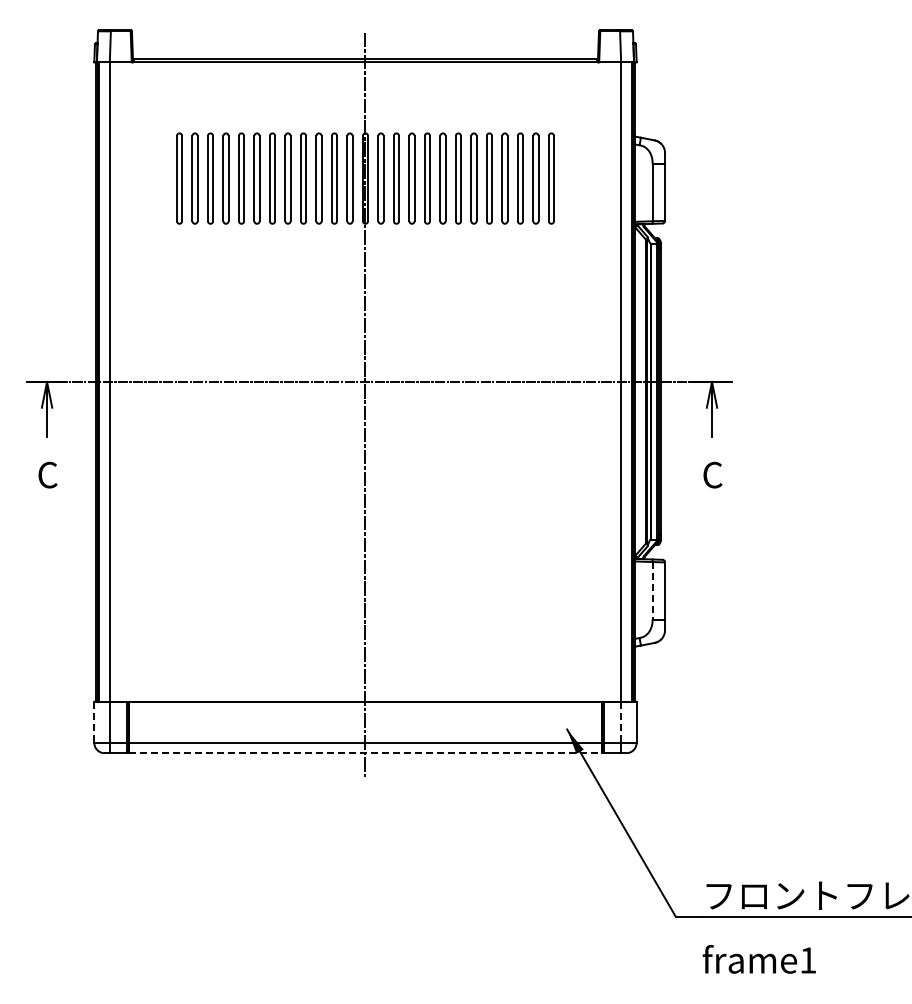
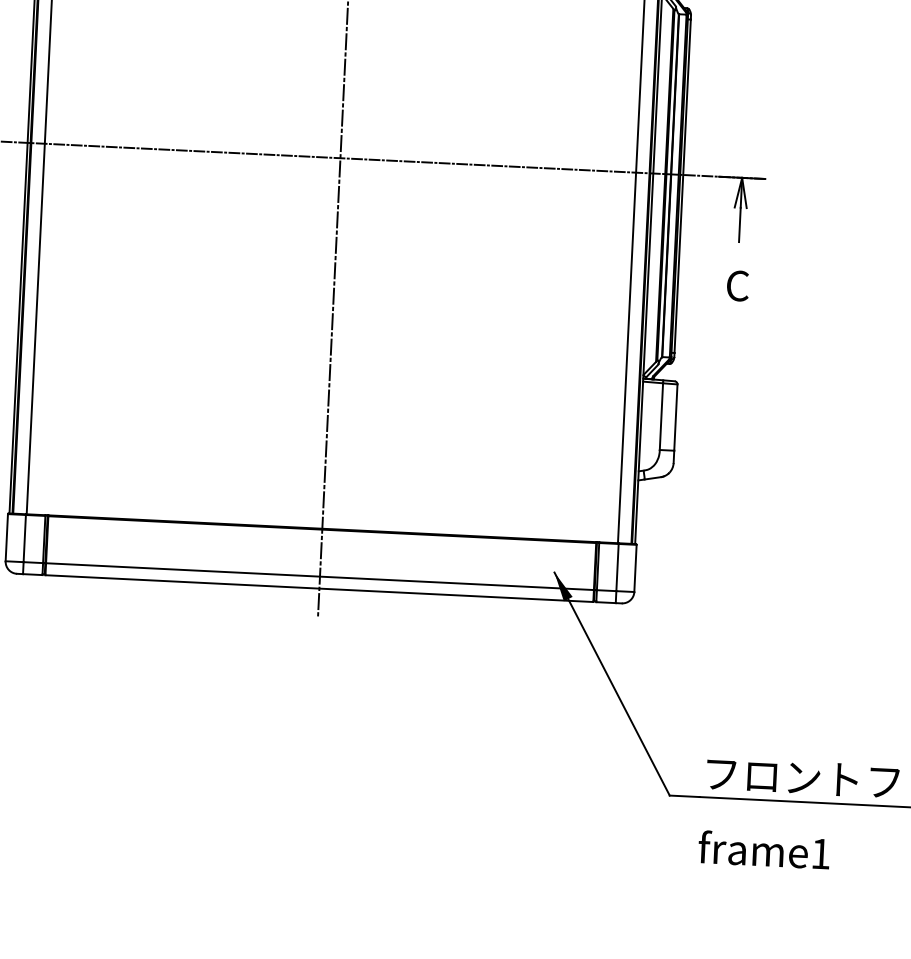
line: (652, 590) -> (661, 416), dashed -> solid
line: (94, 723) -> (6, 538), dashed -> solid
line: (621, 723) -> (617, 568), dashed -> solid
line: (365, 753) -> (319, 588), dashed -> solid

